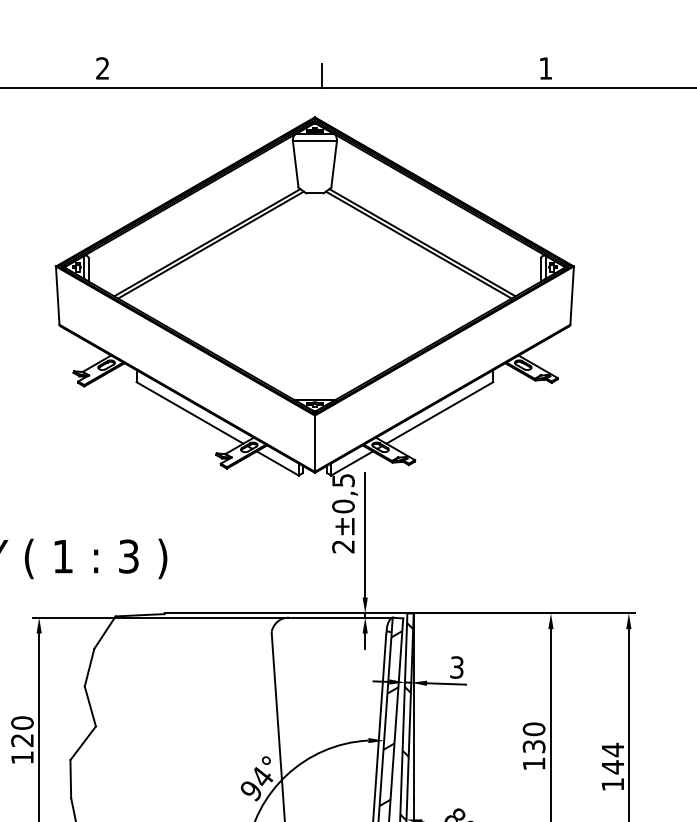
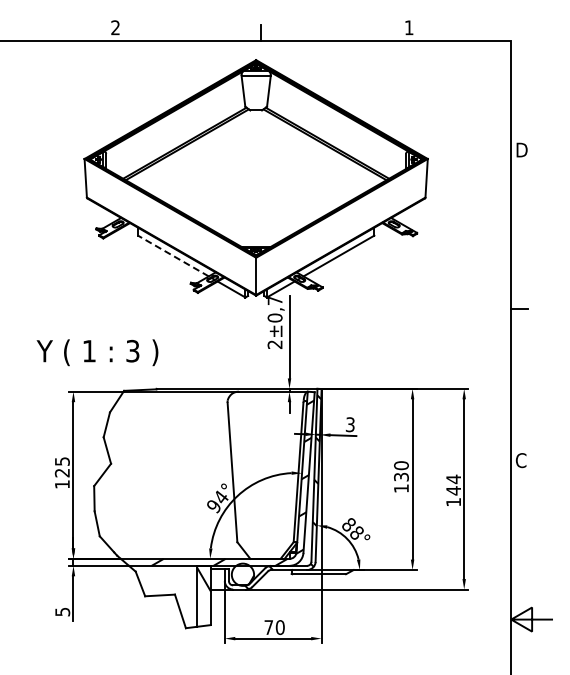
line: (190, 413) -> (173, 256), solid -> dashed
text: (344, 480) -> (275, 300), ±0,5 -> ±0,7
text: (21, 723) -> (61, 461), 120 -> 125

